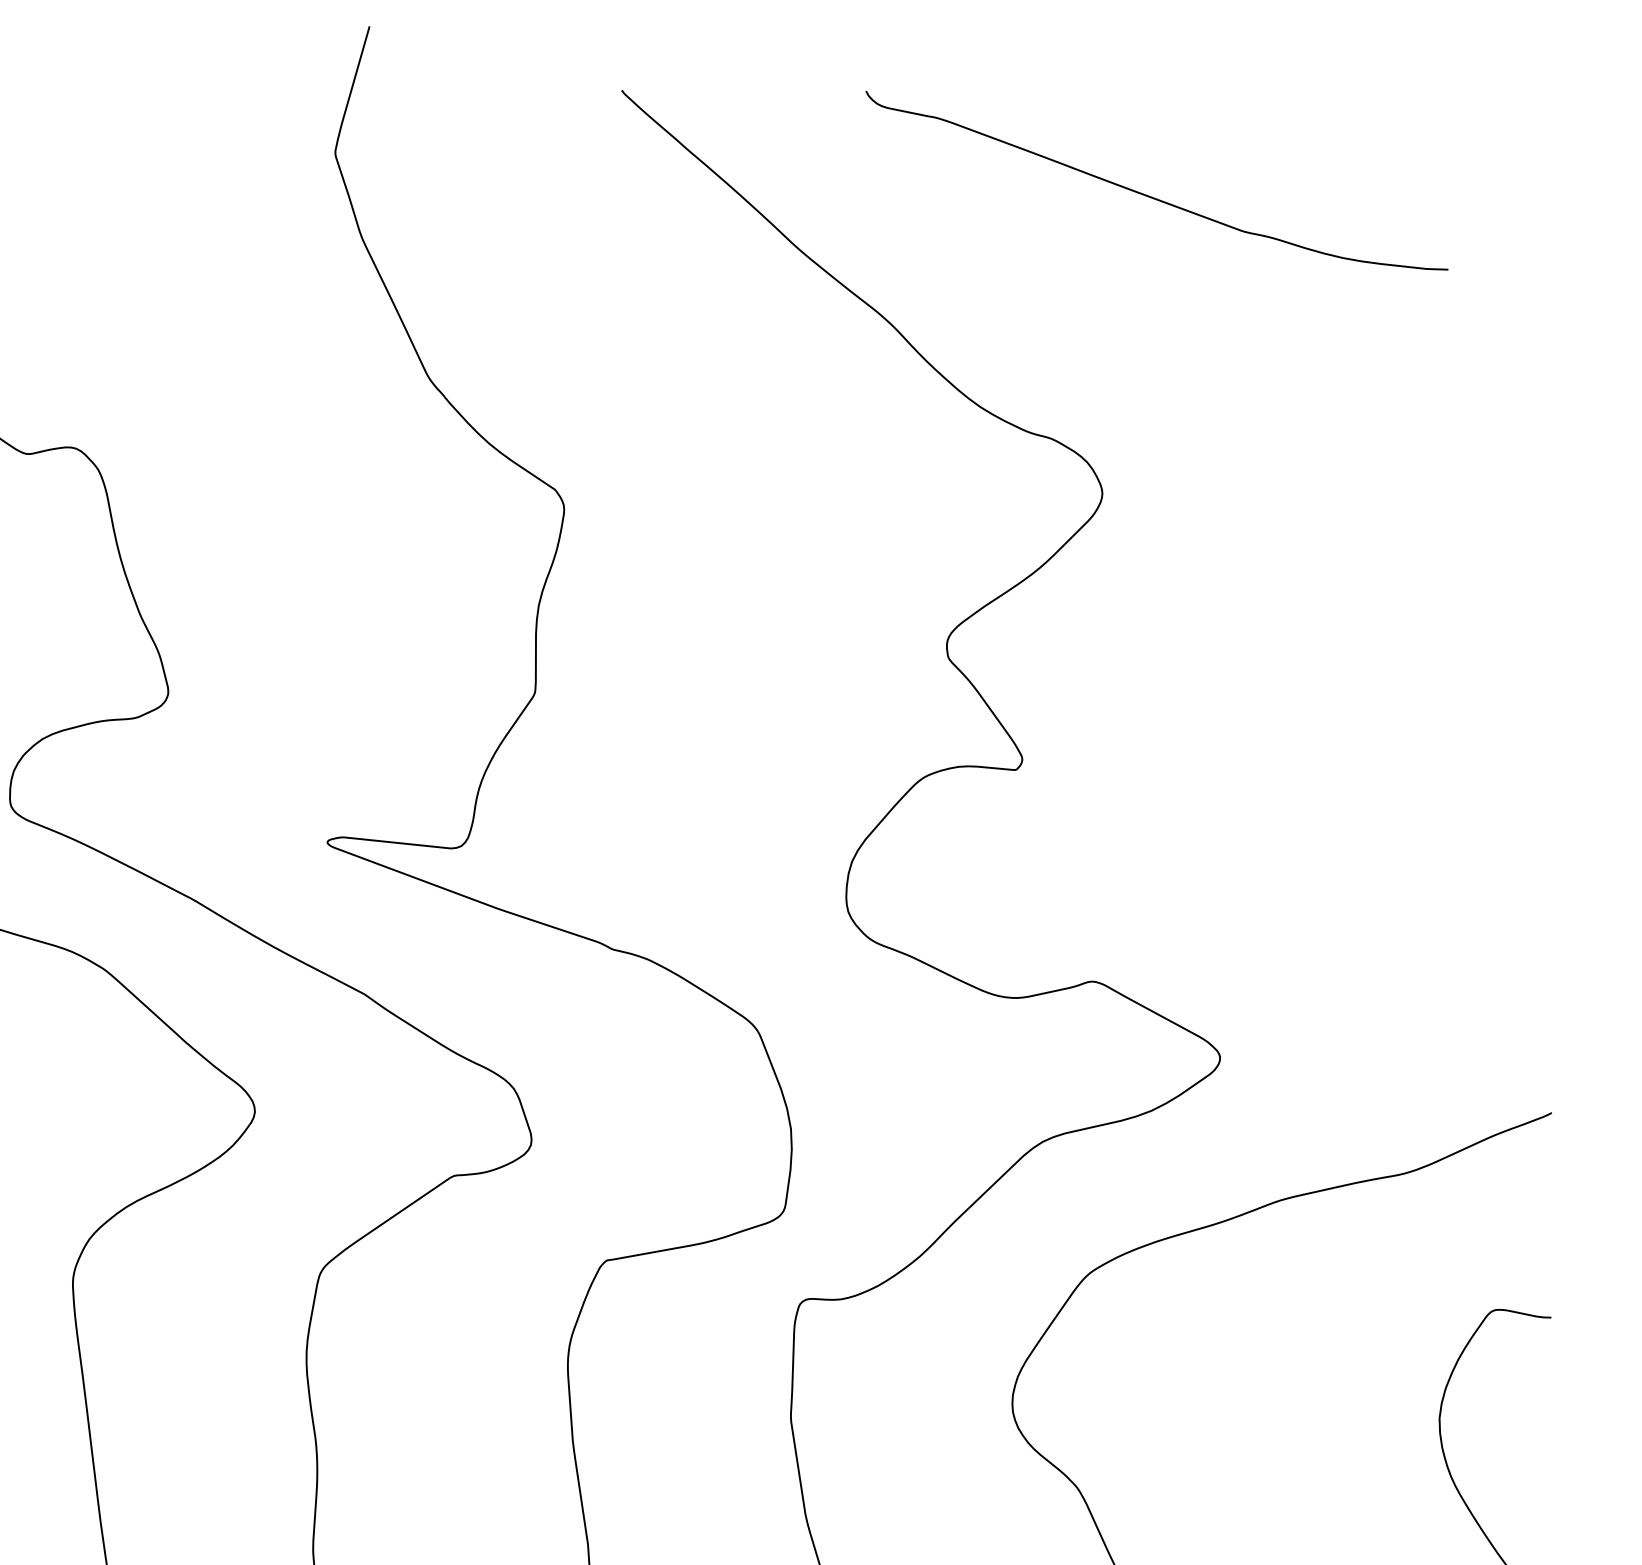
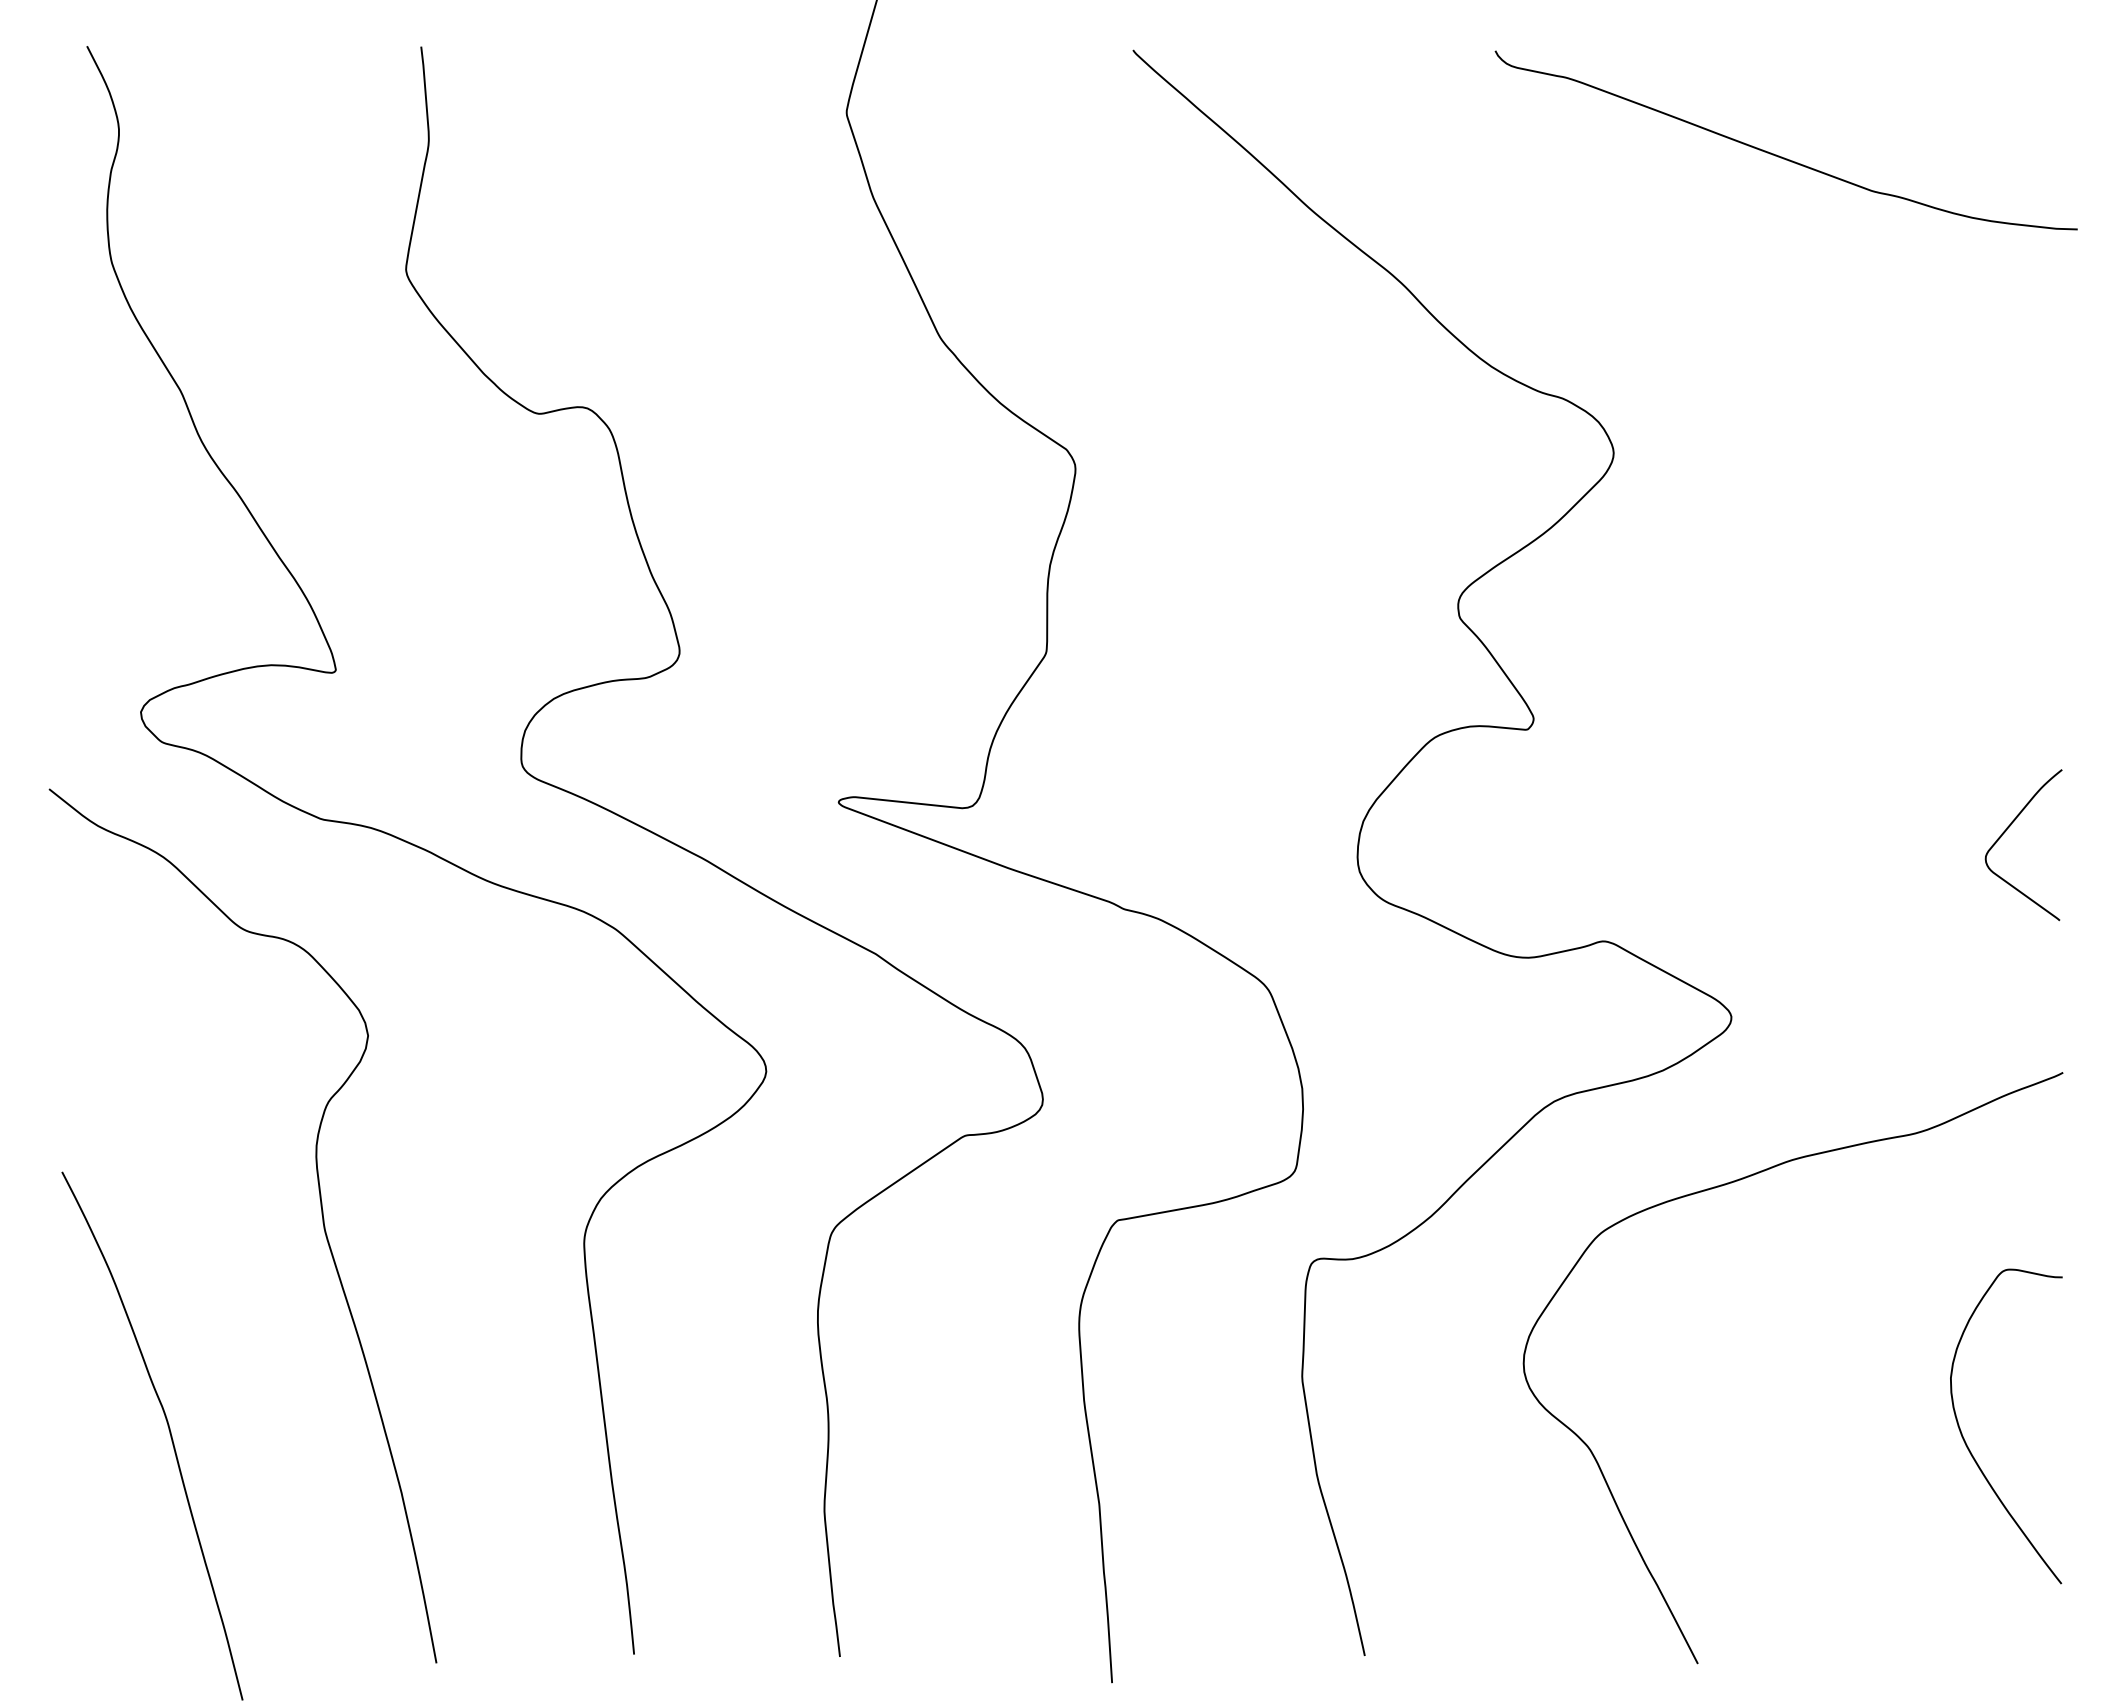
curve: (1150, 195) -> (1779, 155), moved
curve: (1495, 871) -> (2006, 831), added

